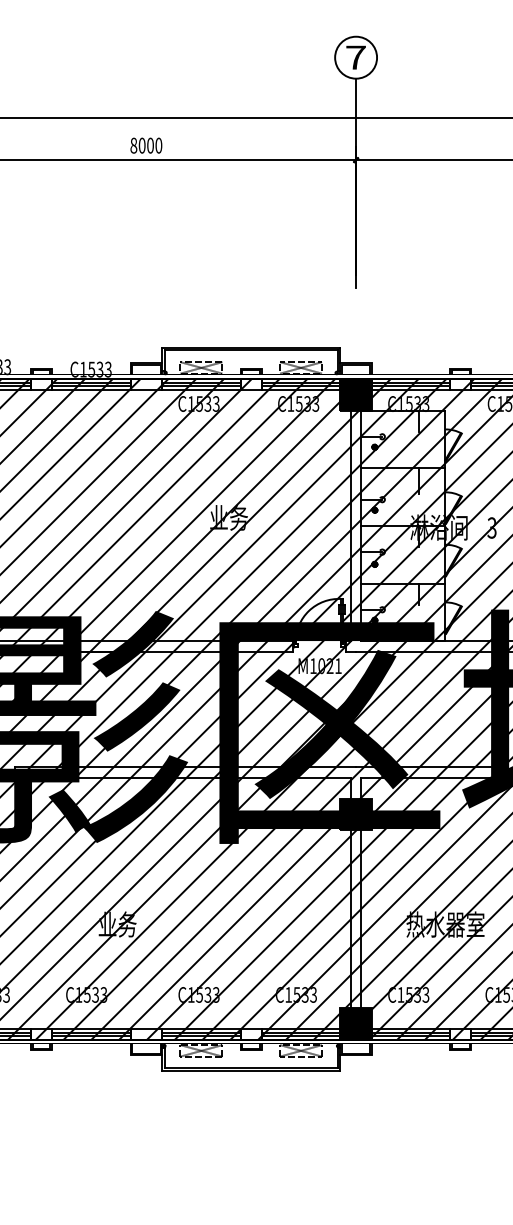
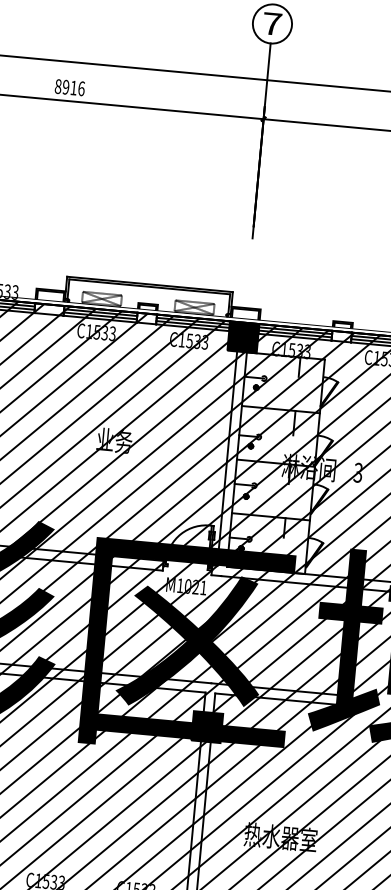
text: (150, 145) -> (73, 87), 8000 -> 8916

